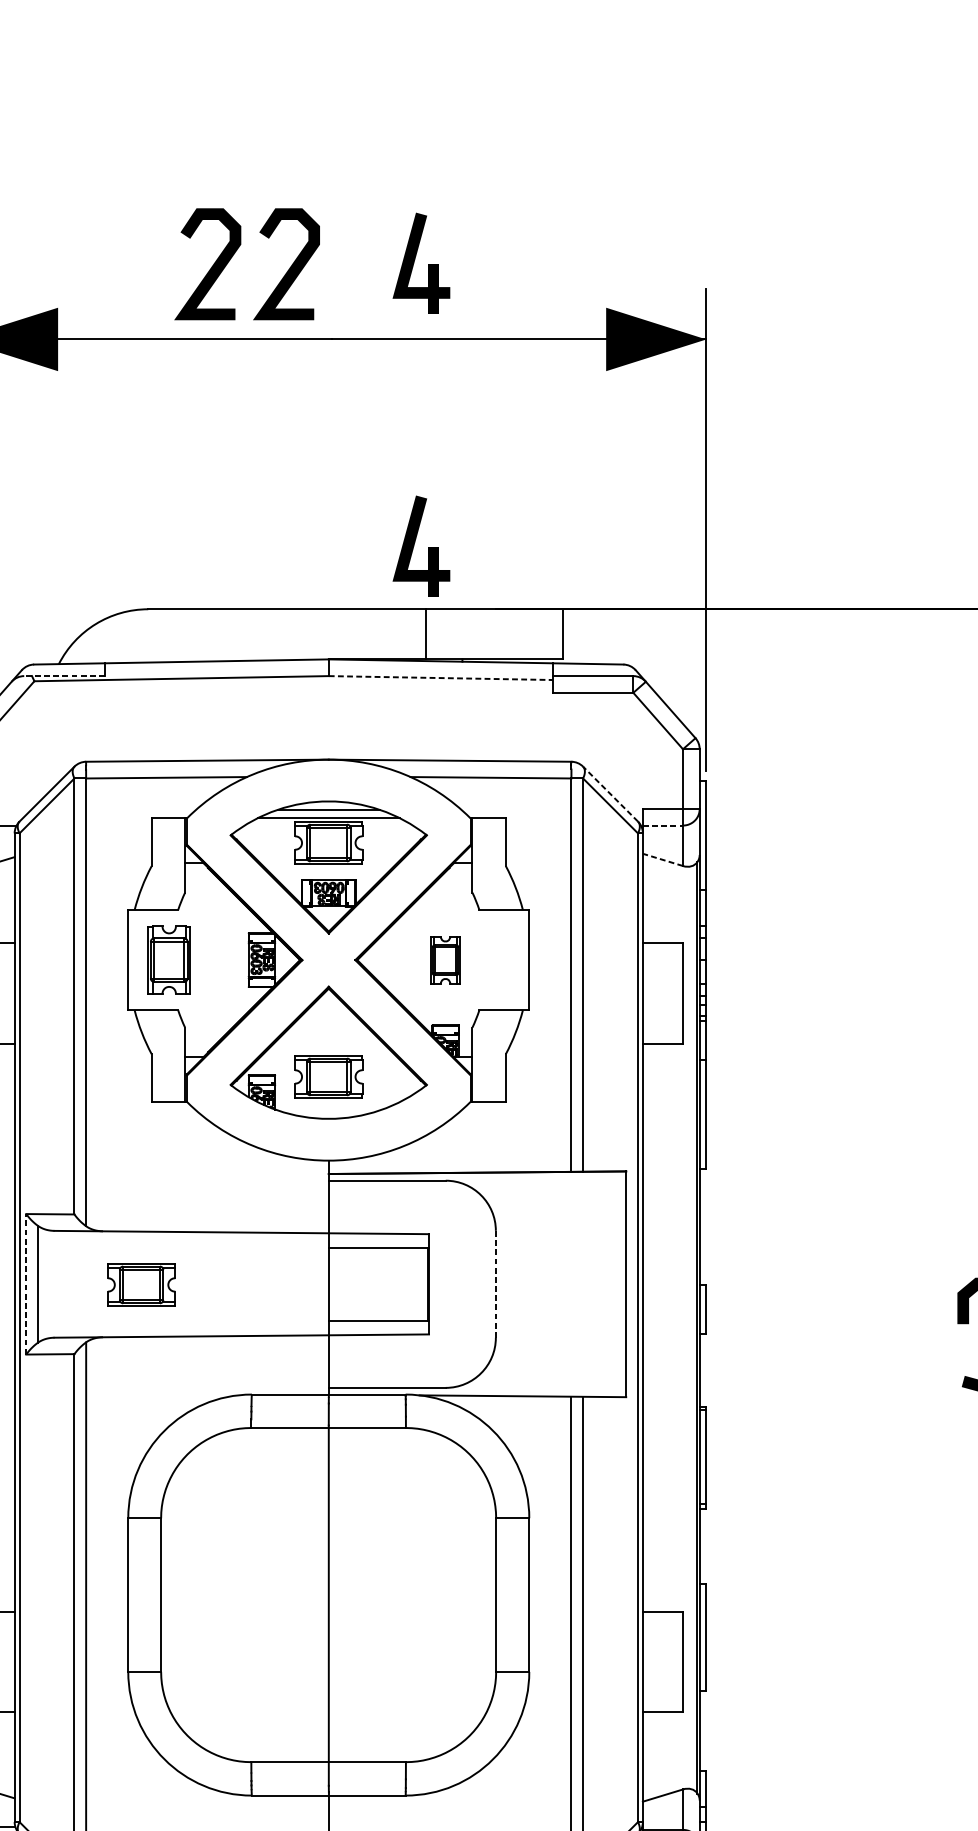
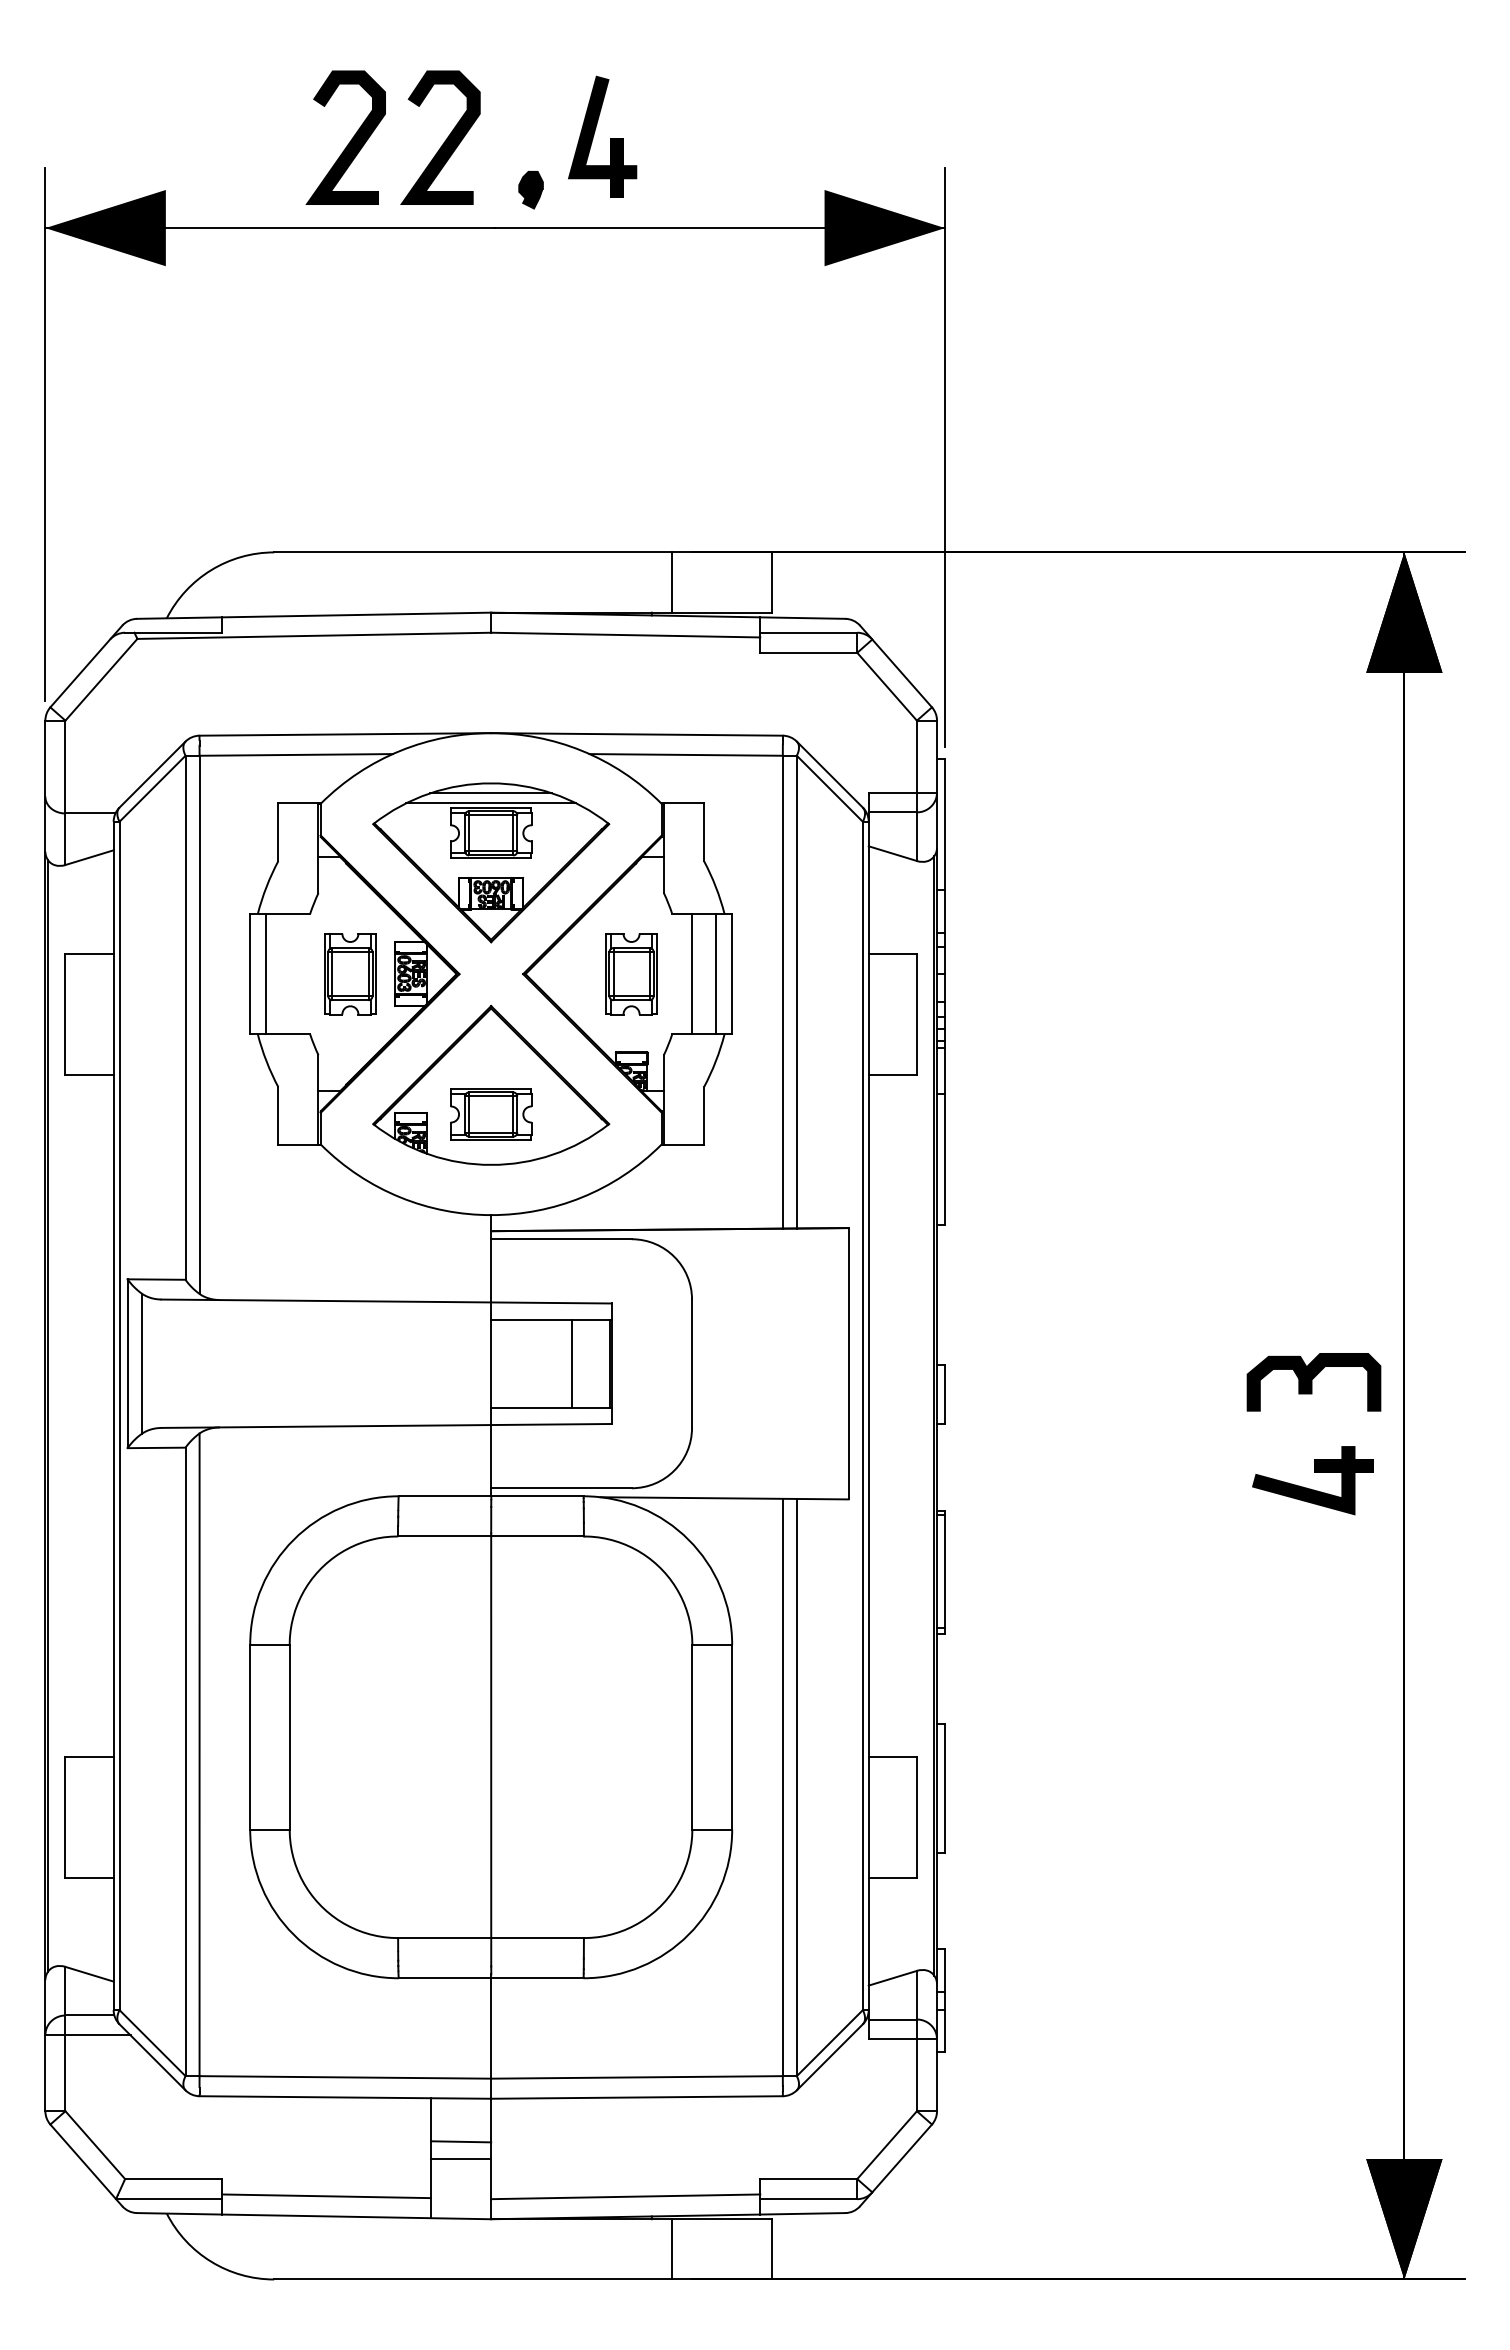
part: (361, 308) -> (530, 190), added
part: (414, 545) -> (594, 475), removed
line: (425, 634) -> (671, 582), moved
line: (64, 675) -> (173, 632), dashed -> solid
line: (440, 678) -> (625, 635), dashed -> solid
line: (610, 794) -> (829, 774), dashed -> solid
line: (663, 825) -> (893, 812), dashed -> solid
line: (662, 859) -> (892, 853), dashed -> solid
line: (141, 959) -> (266, 973), added
line: (496, 959) -> (692, 973), added
line: (516, 959) -> (716, 973), added
part: (169, 960) -> (350, 974), moved
part: (445, 960) -> (631, 974), size x1.43
line: (26, 1284) -> (127, 1363), dashed -> solid
part: (141, 1284) -> (266, 1364), removed
line: (395, 1284) -> (571, 1363), added
line: (496, 1284) -> (692, 1363), dashed -> solid

